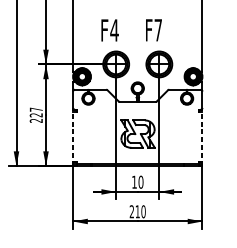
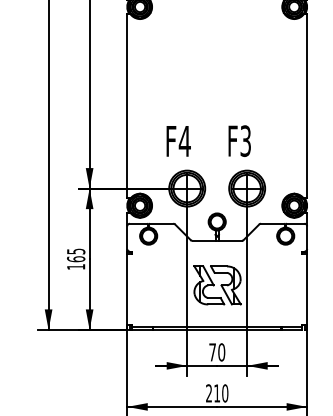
text: (158, 30) -> (245, 141), F7 -> F3
text: (36, 114) -> (76, 258), 227 -> 165
line: (73, 139) -> (127, 292), dashed -> solid
line: (202, 139) -> (307, 292), dashed -> solid
text: (134, 182) -> (212, 352), 10 -> 70

